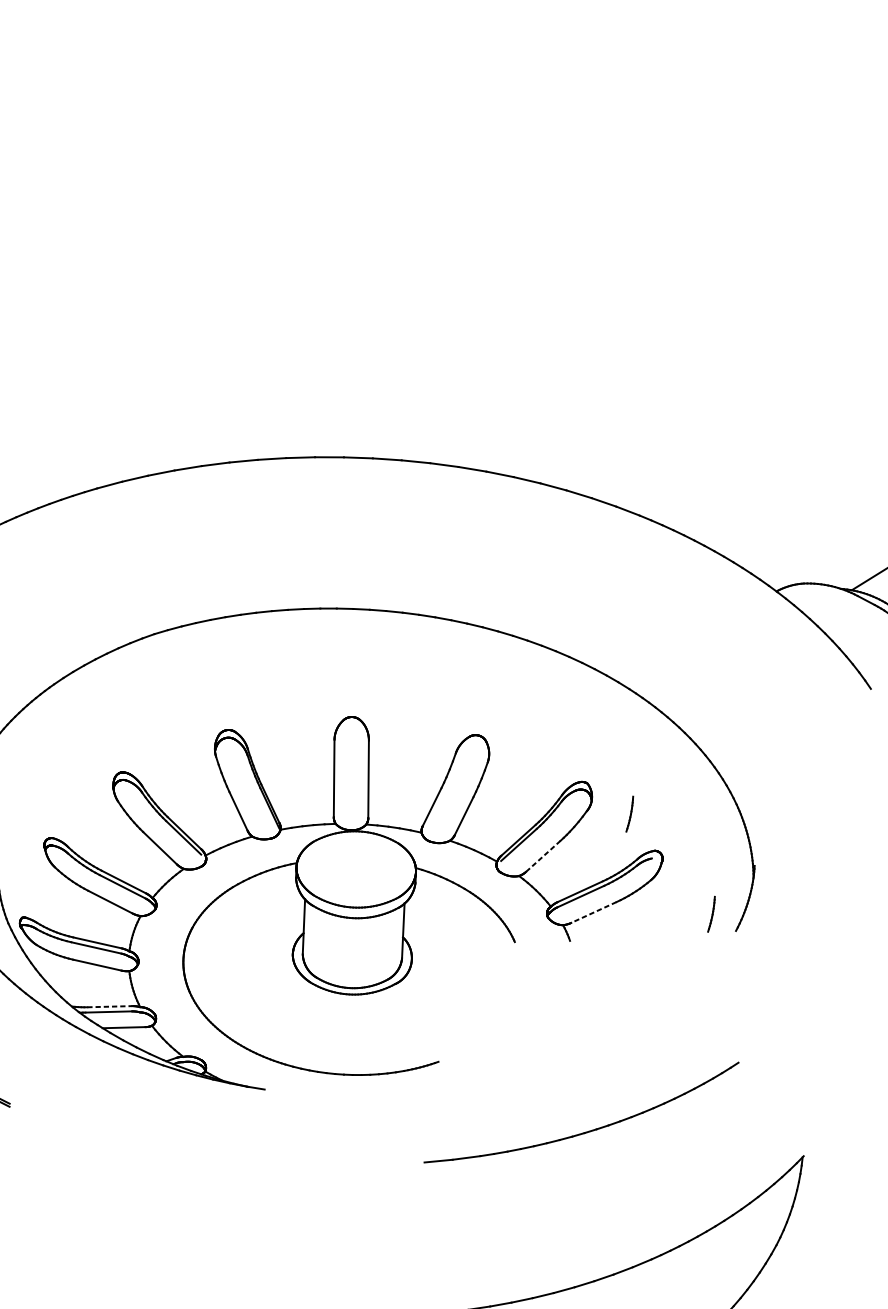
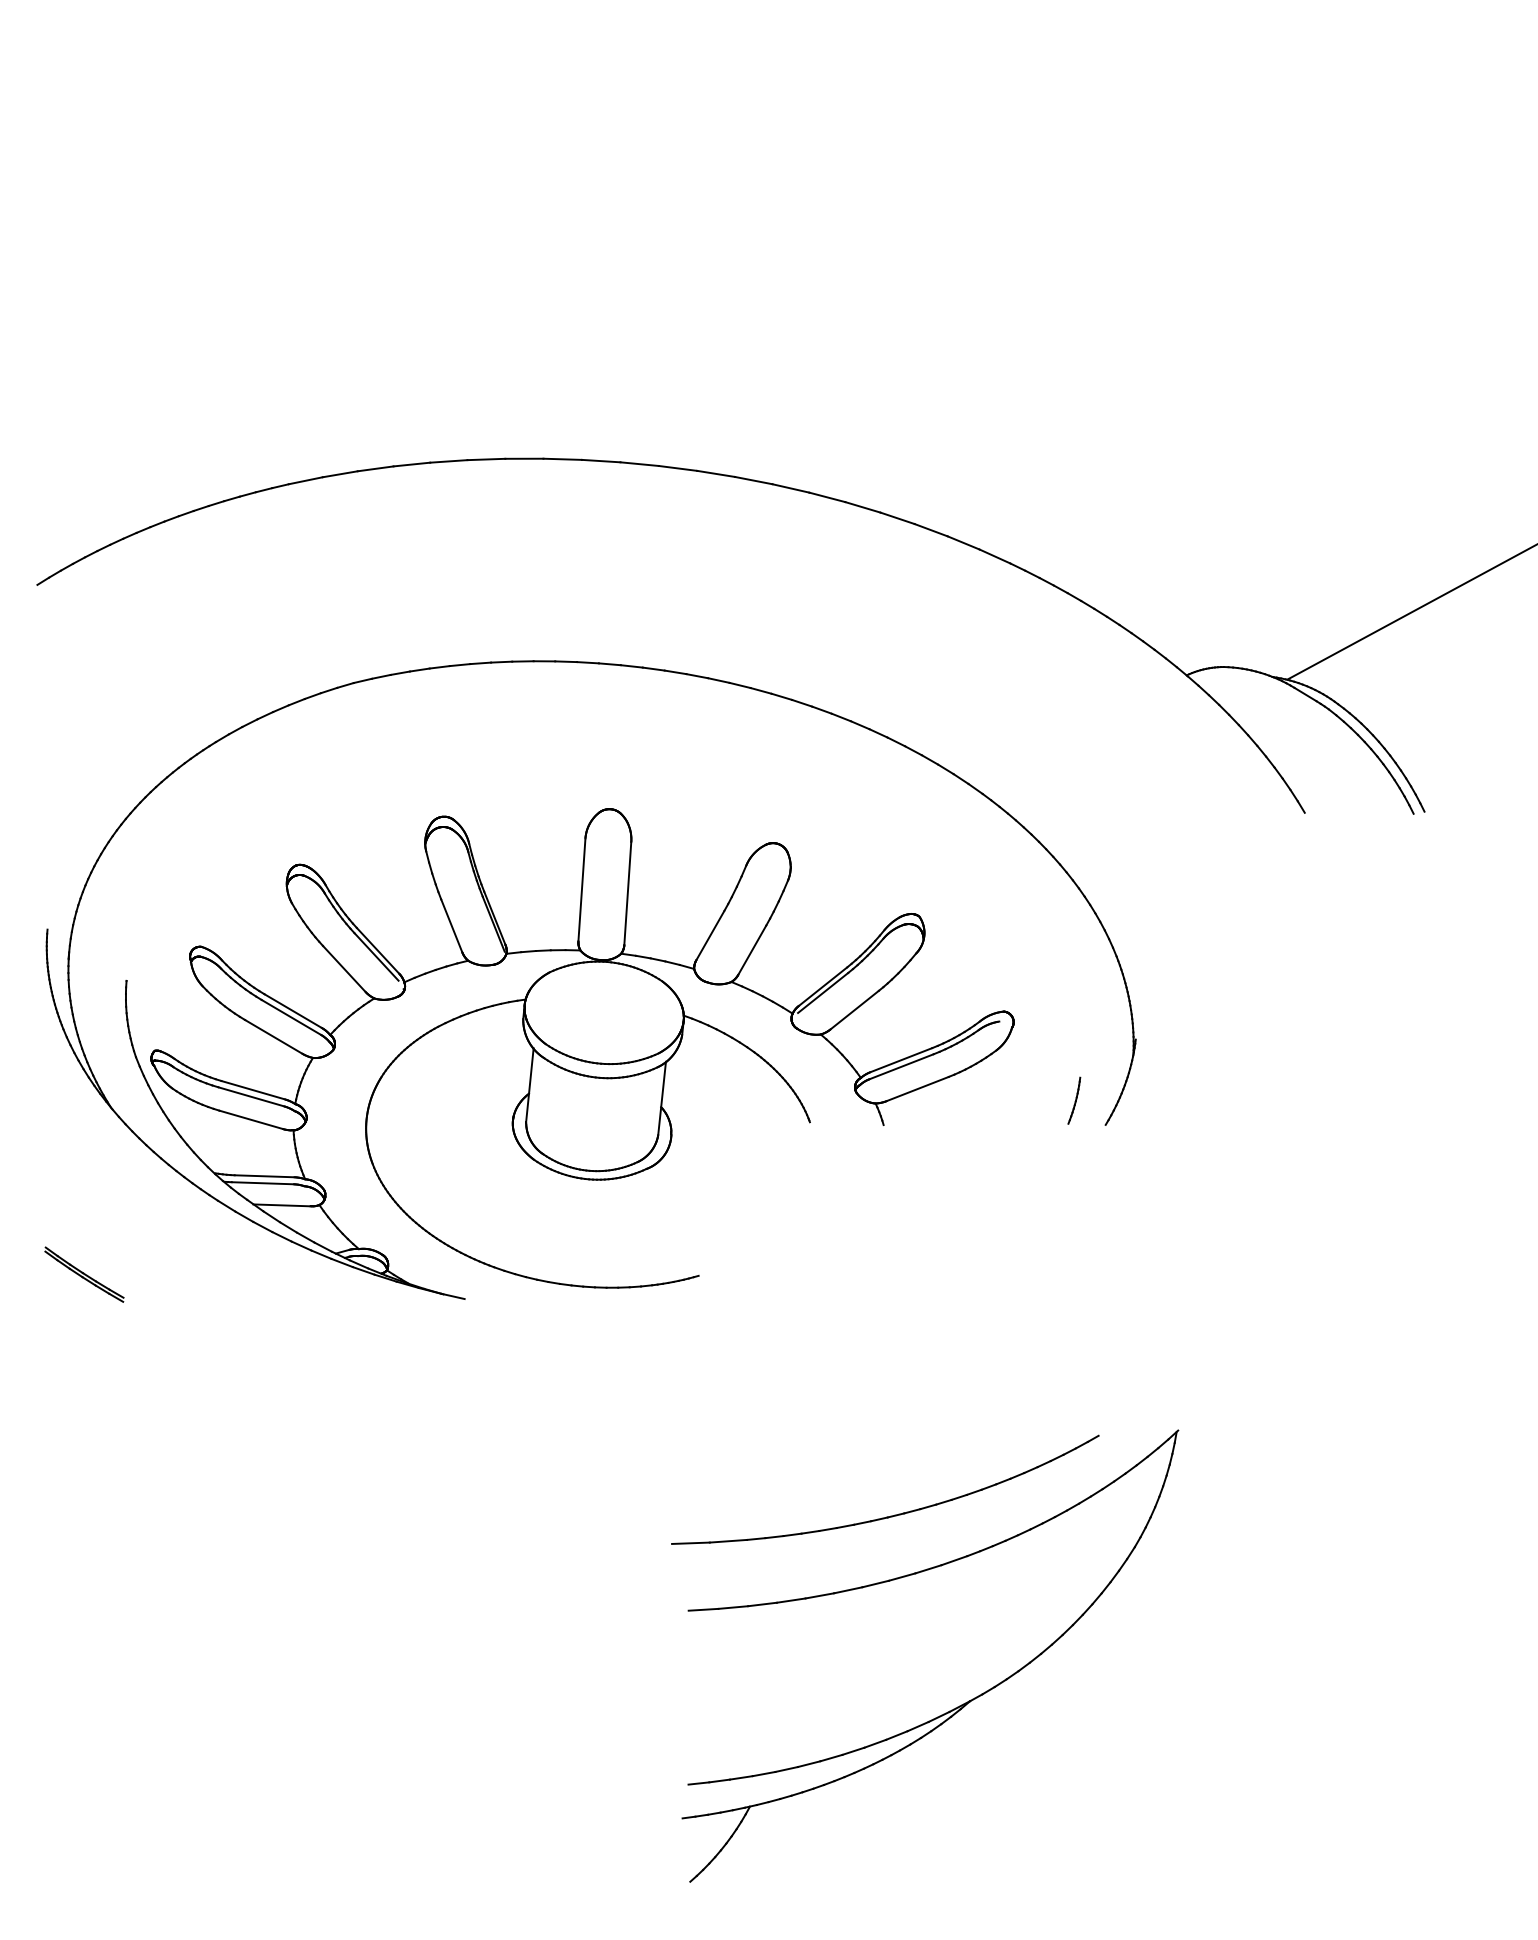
part: (629, 813) -> (973, 960), removed
line: (543, 856) -> (854, 1010), dashed -> solid
line: (593, 912) -> (917, 1089), dashed -> solid
line: (109, 1006) -> (264, 1176), dashed -> solid
part: (586, 1131) -> (890, 1515), moved

